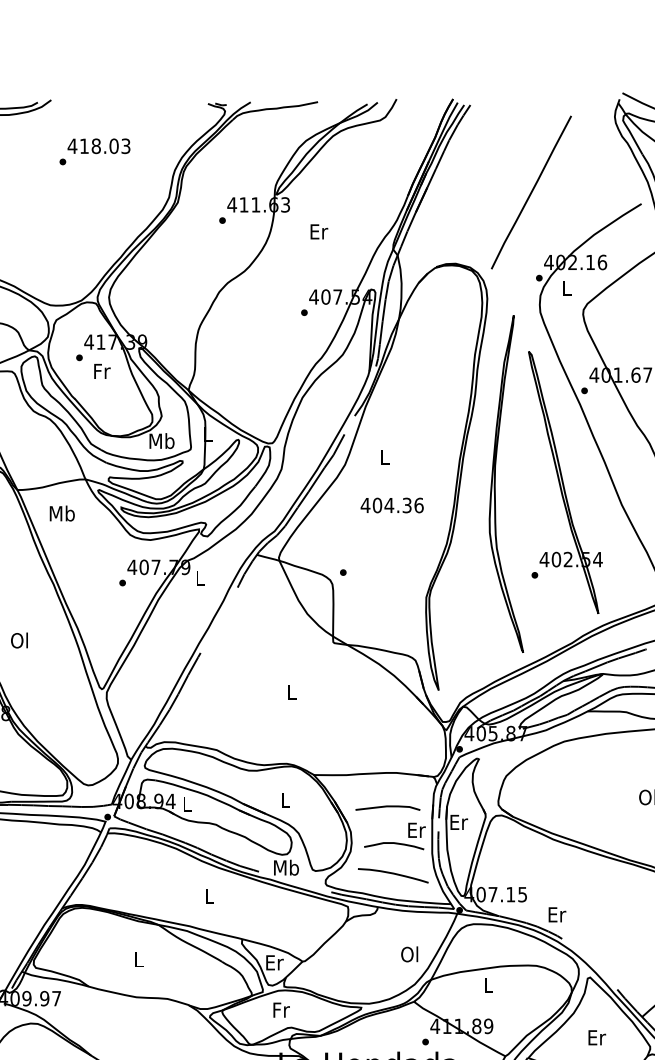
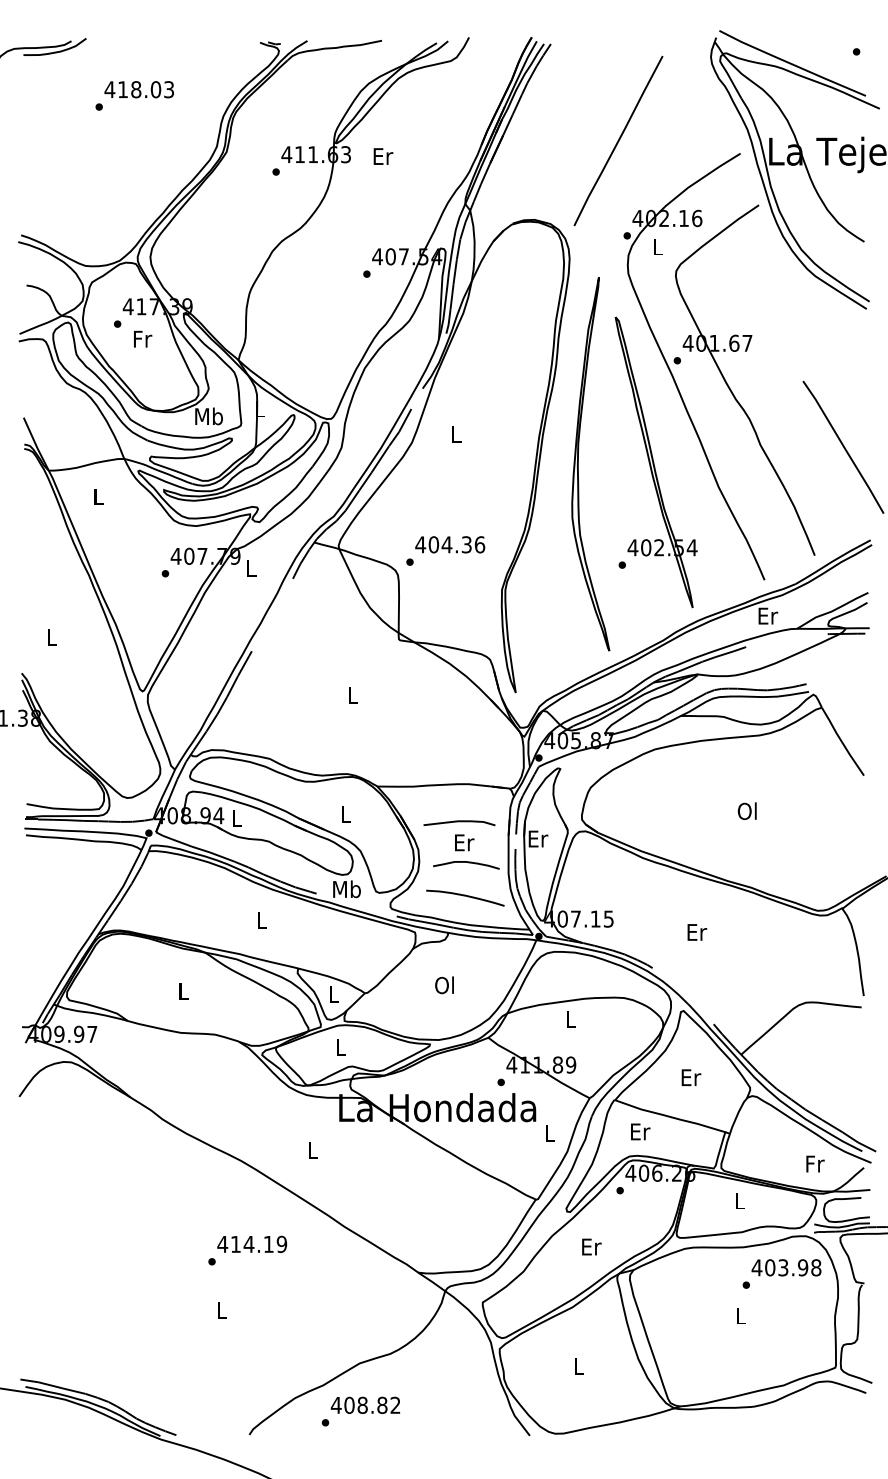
text: (319, 231) -> (383, 156), moved
text: (392, 505) -> (450, 544), moved
text: (62, 513) -> (98, 496), Mb -> L
text: (18, 640) -> (50, 637), Ol -> L
text: (416, 830) -> (464, 842), moved
text: (557, 914) -> (697, 932), moved
text: (409, 954) -> (444, 985), moved
text: (275, 962) -> (334, 994), Er -> L
text: (281, 1009) -> (341, 1046), Fr -> L

